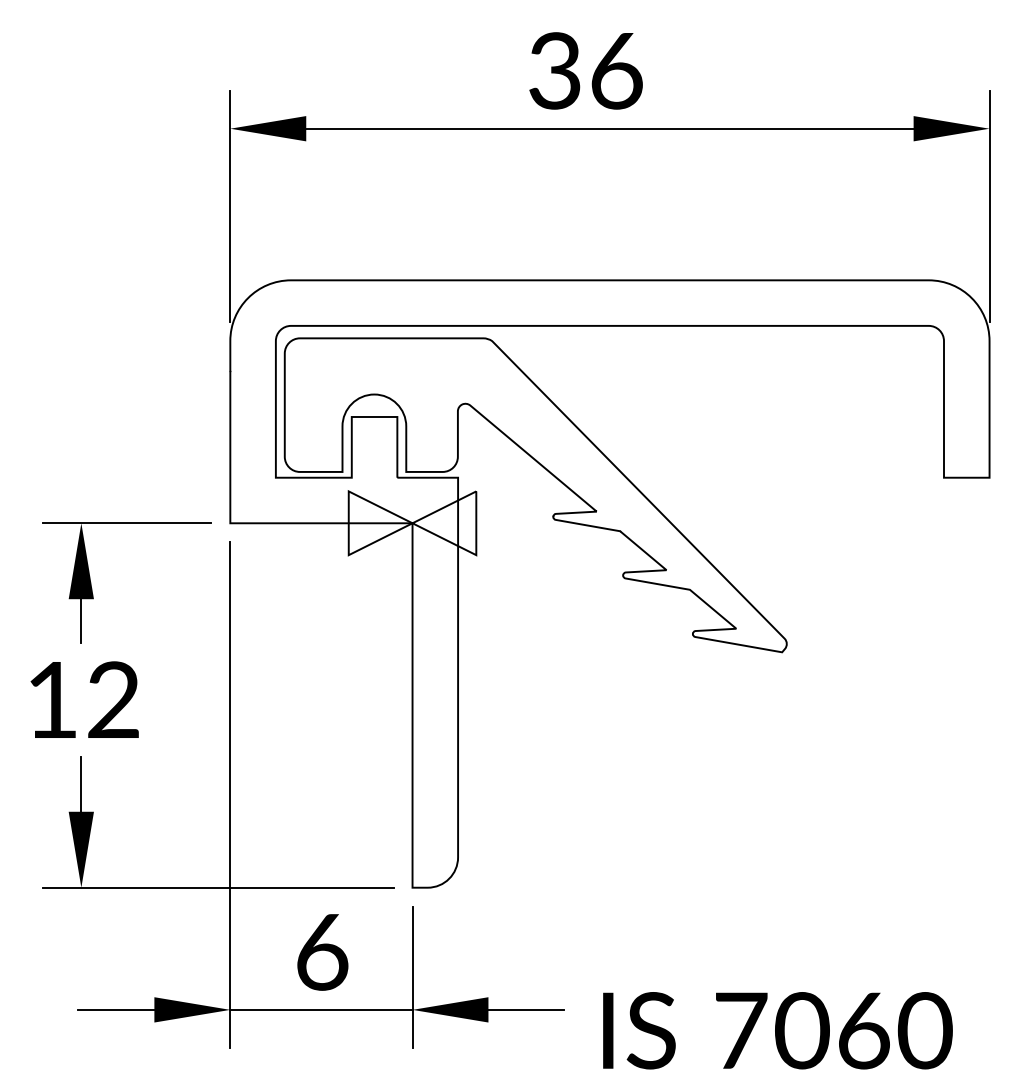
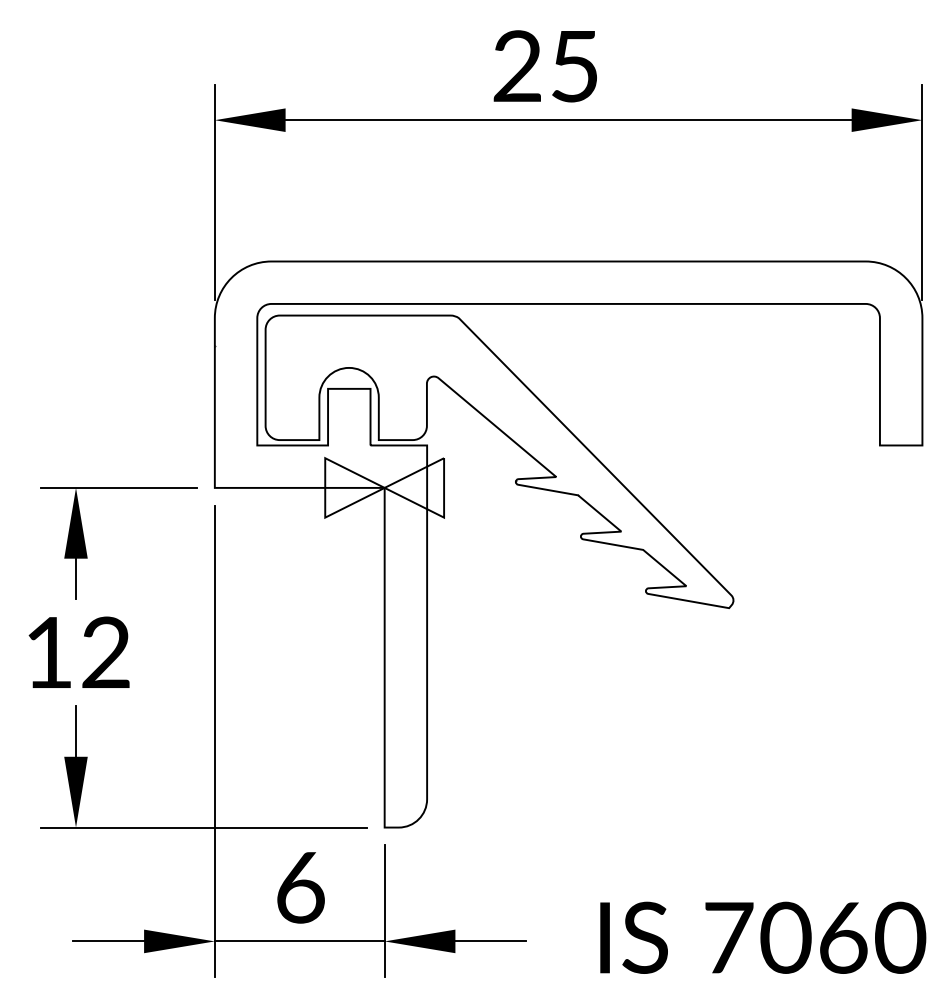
text: (586, 71) -> (546, 66), 36 -> 25
text: (778, 1030) -> (763, 937), moved

